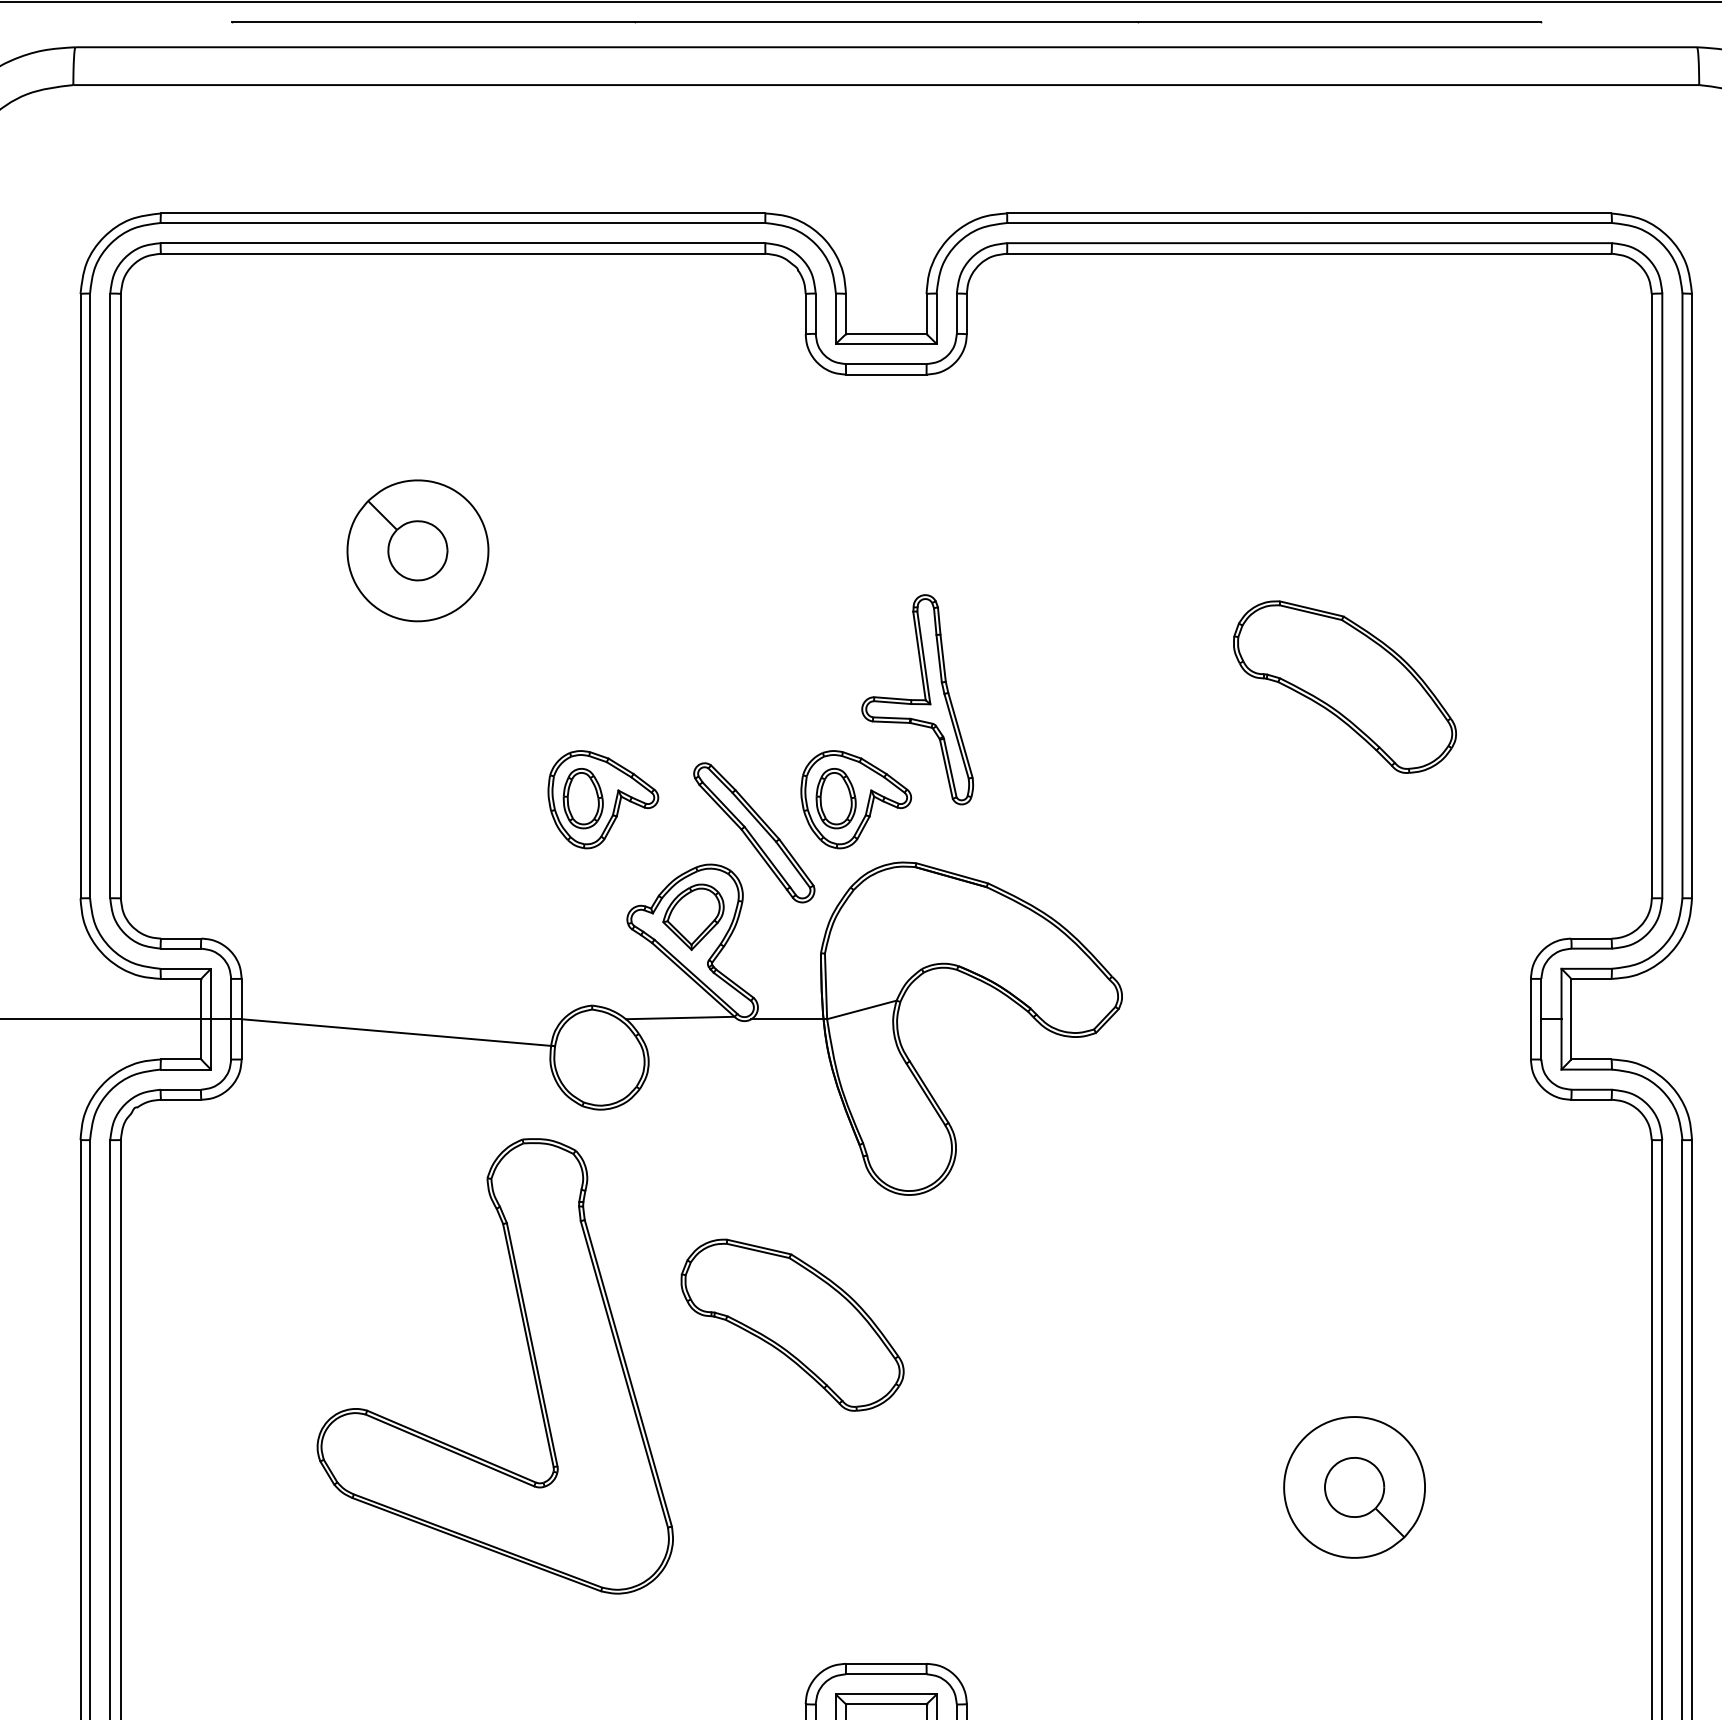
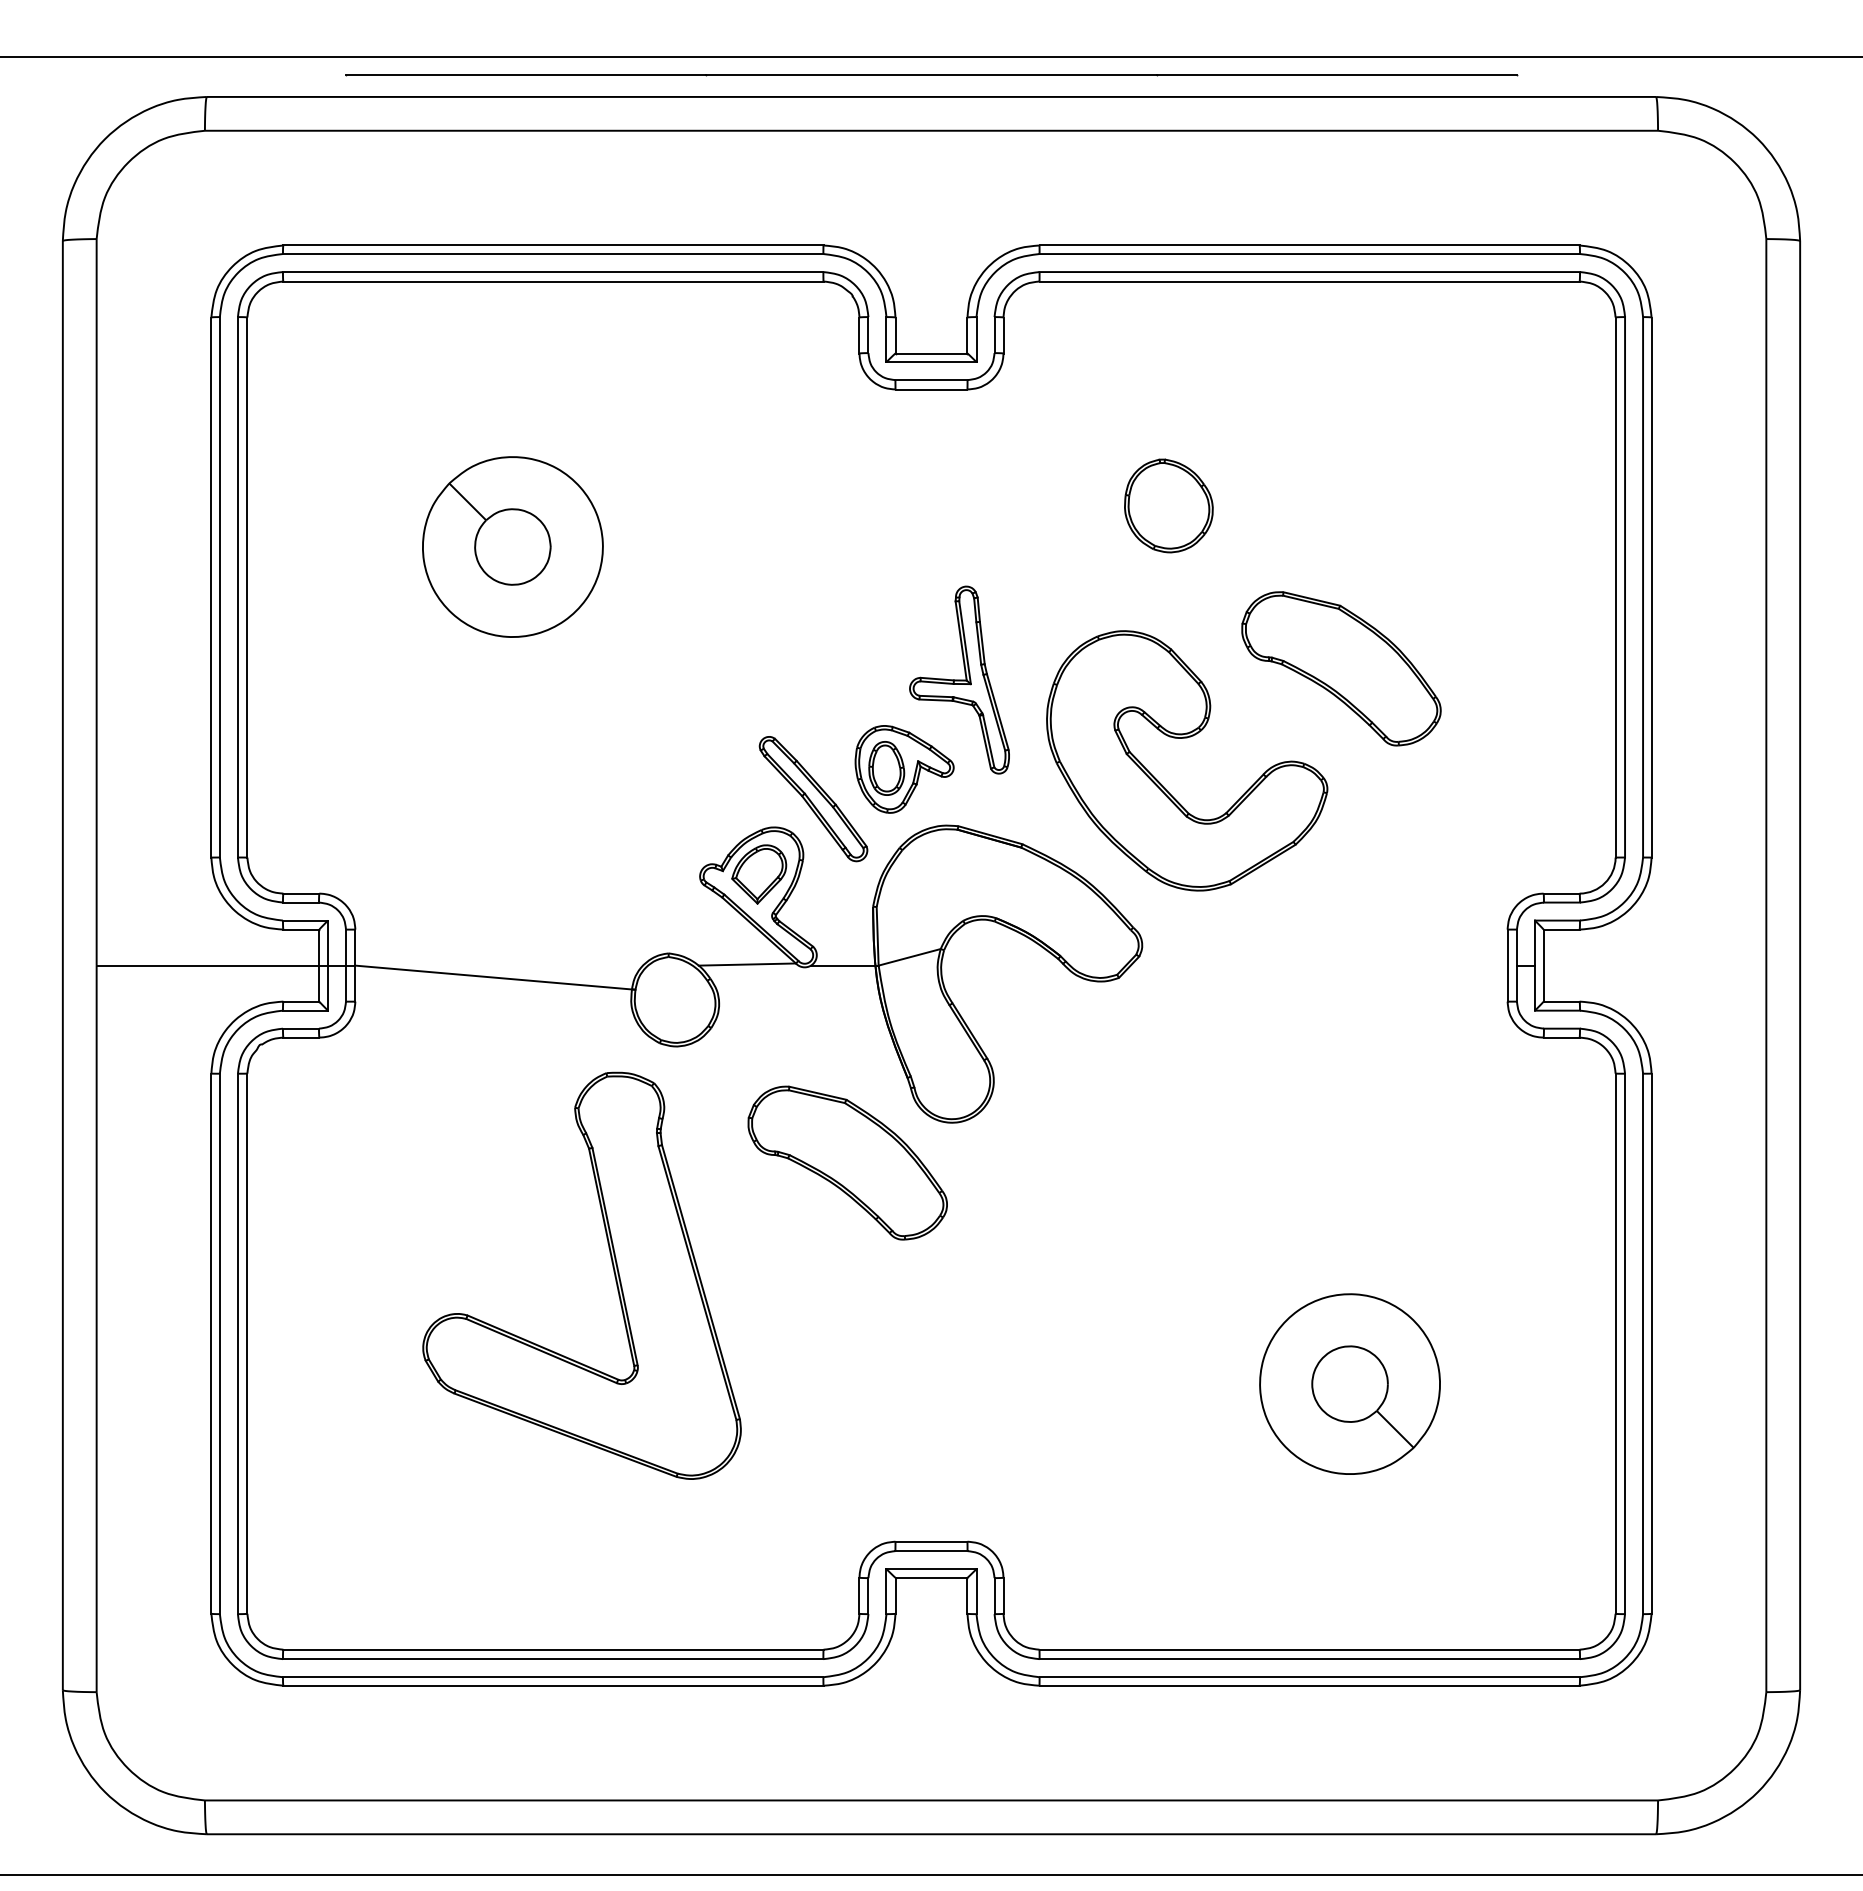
part: (1151, 504) -> (1168, 505), added
part: (417, 550) -> (512, 546), size x1.43
part: (1172, 765) -> (1187, 738), added
part: (603, 799) -> (678, 769), removed
part: (792, 1324) -> (847, 1162), moved
part: (1353, 1486) -> (1349, 1383), size x1.43

